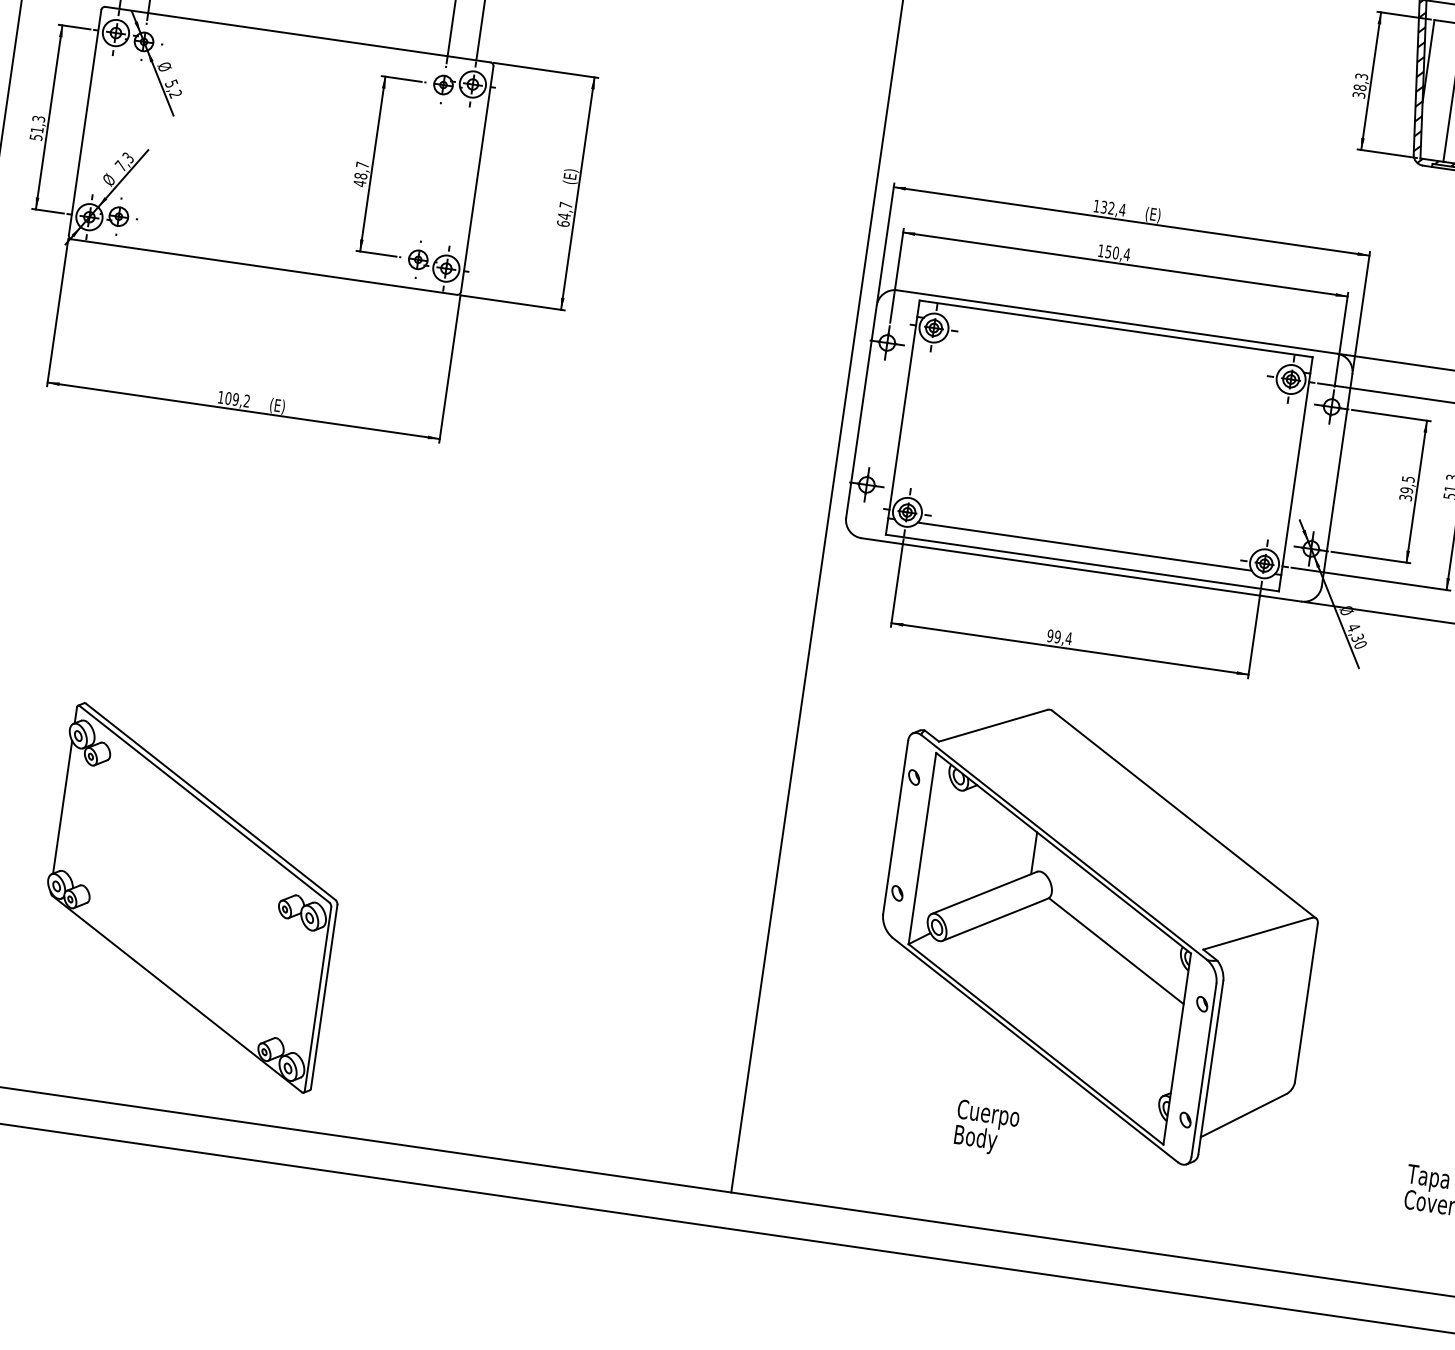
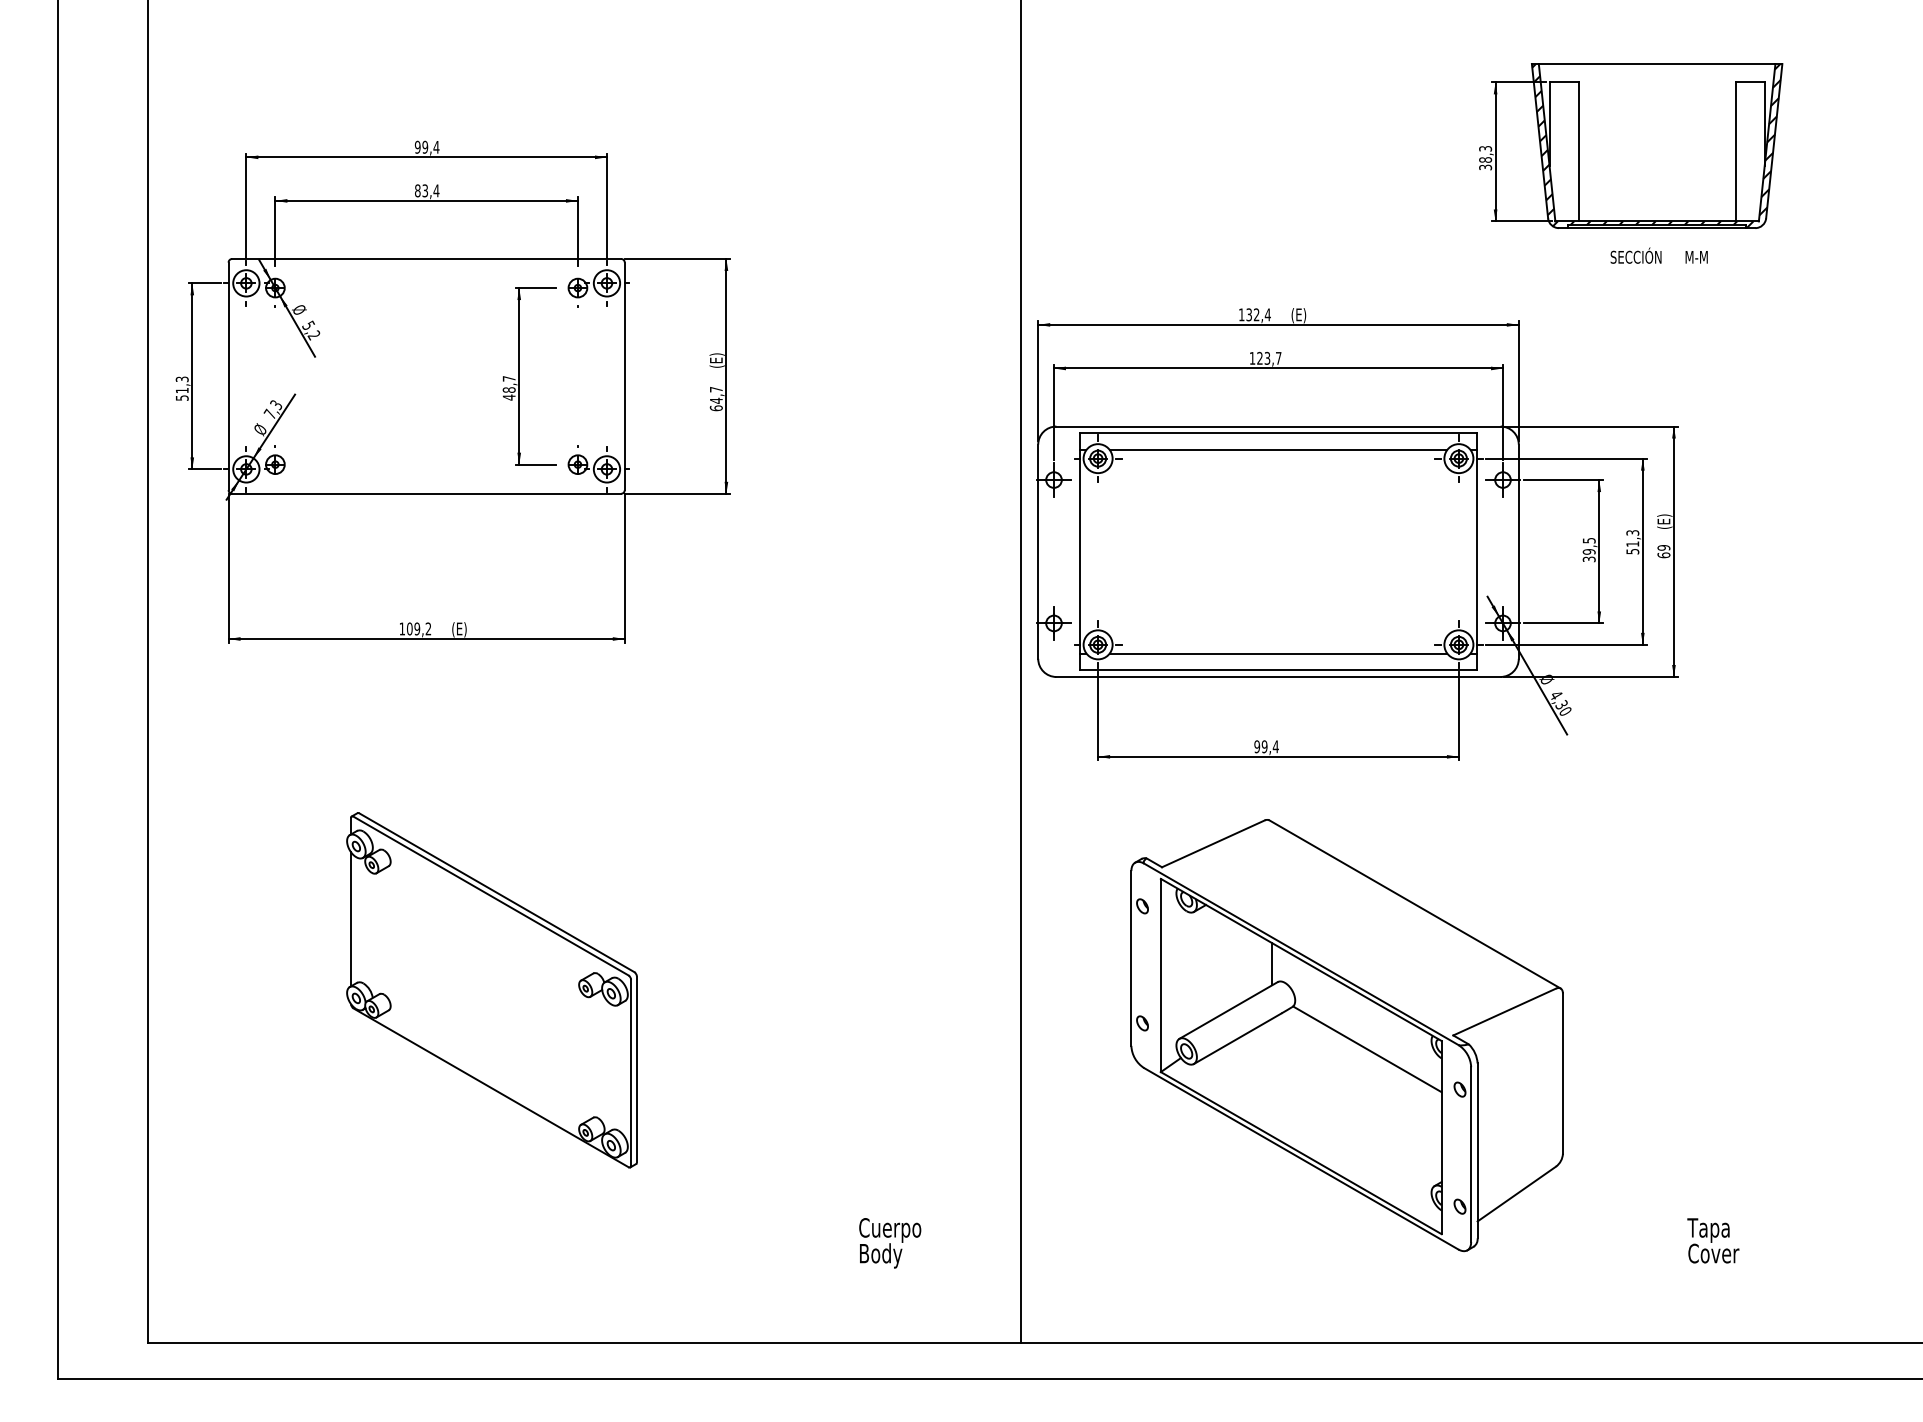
text: (1118, 252) -> (1269, 357), 150,4 -> 123,7
line: (1113, 345) -> (1278, 450), added
part: (191, 897) -> (491, 990), moved
text: (986, 1128) -> (890, 1243), moved

